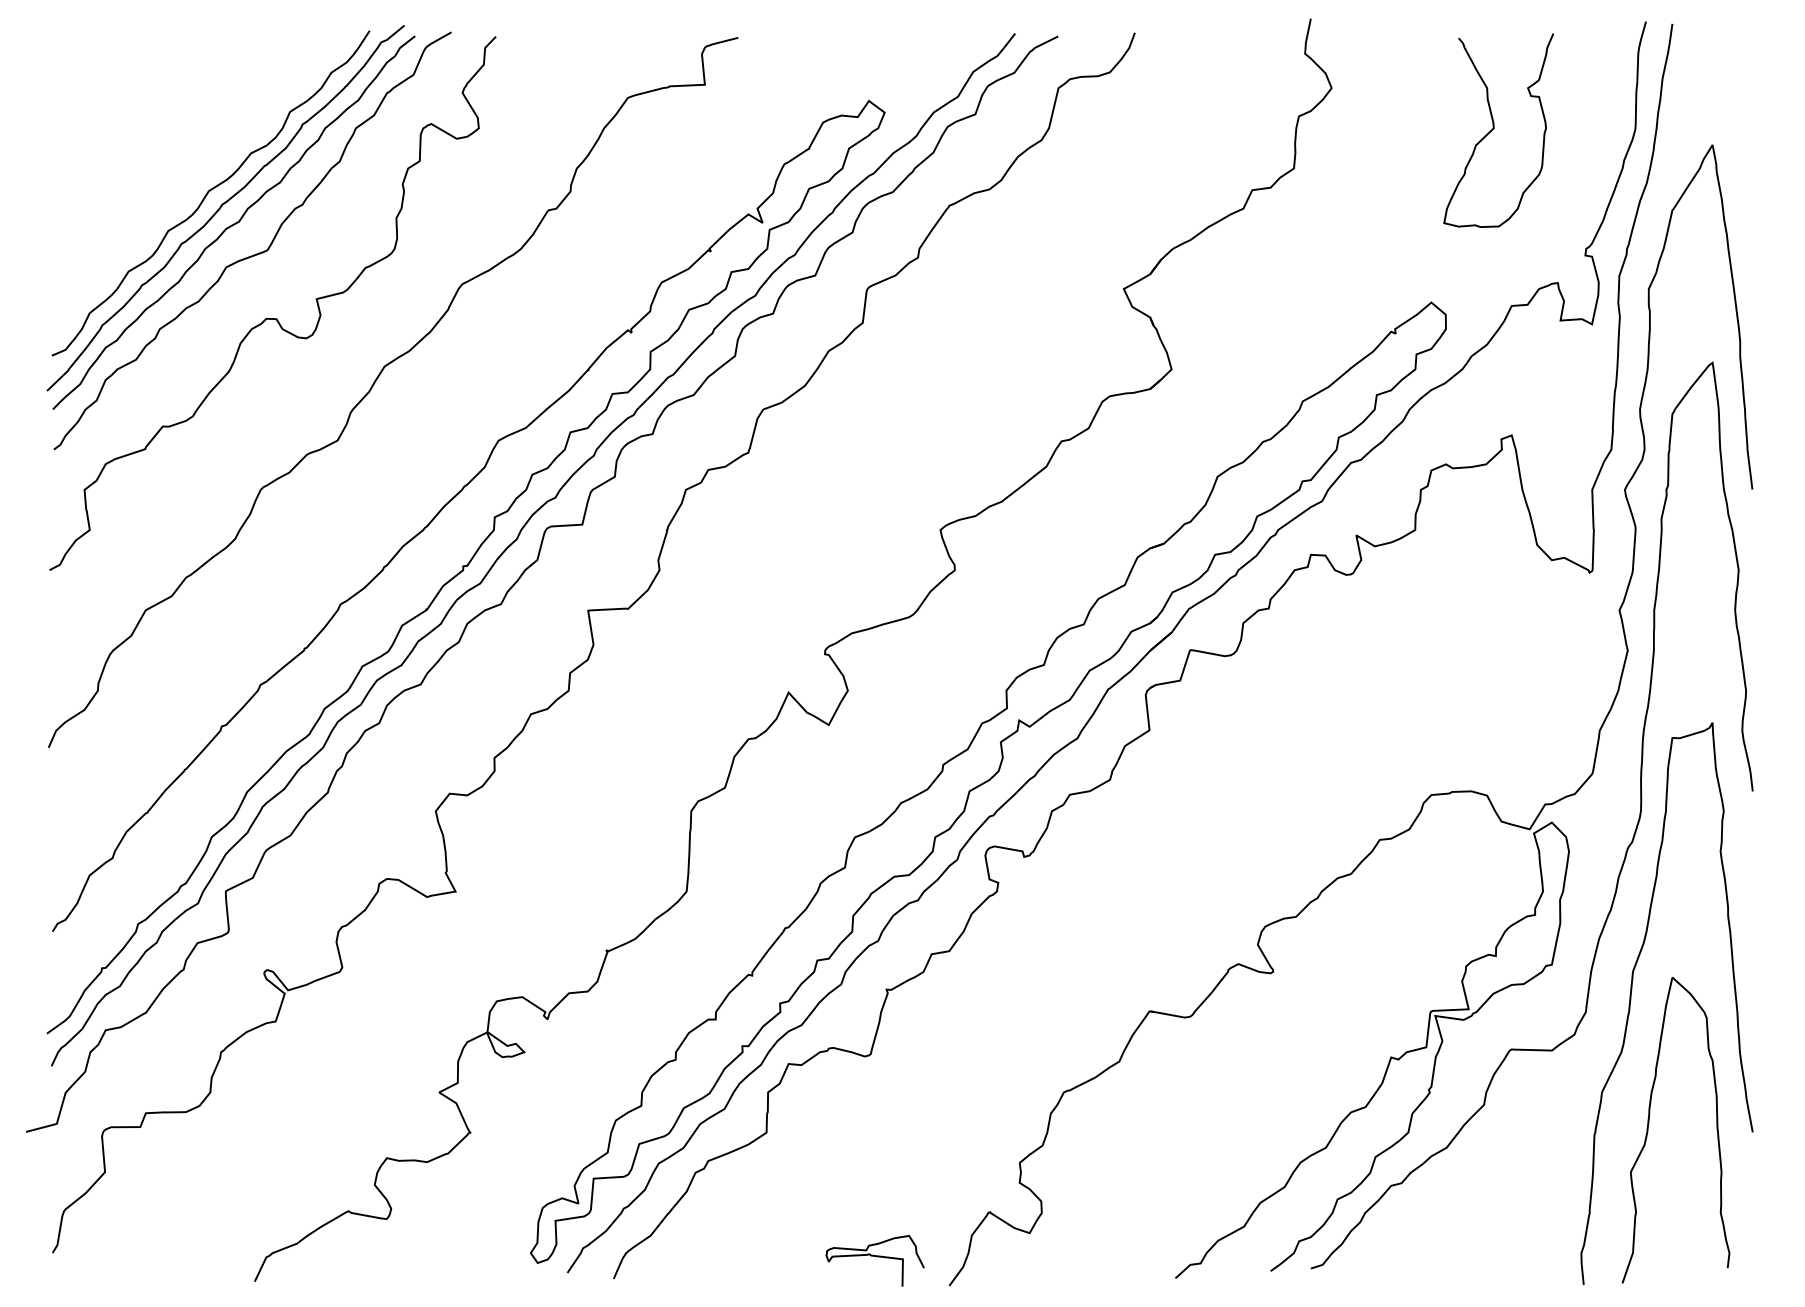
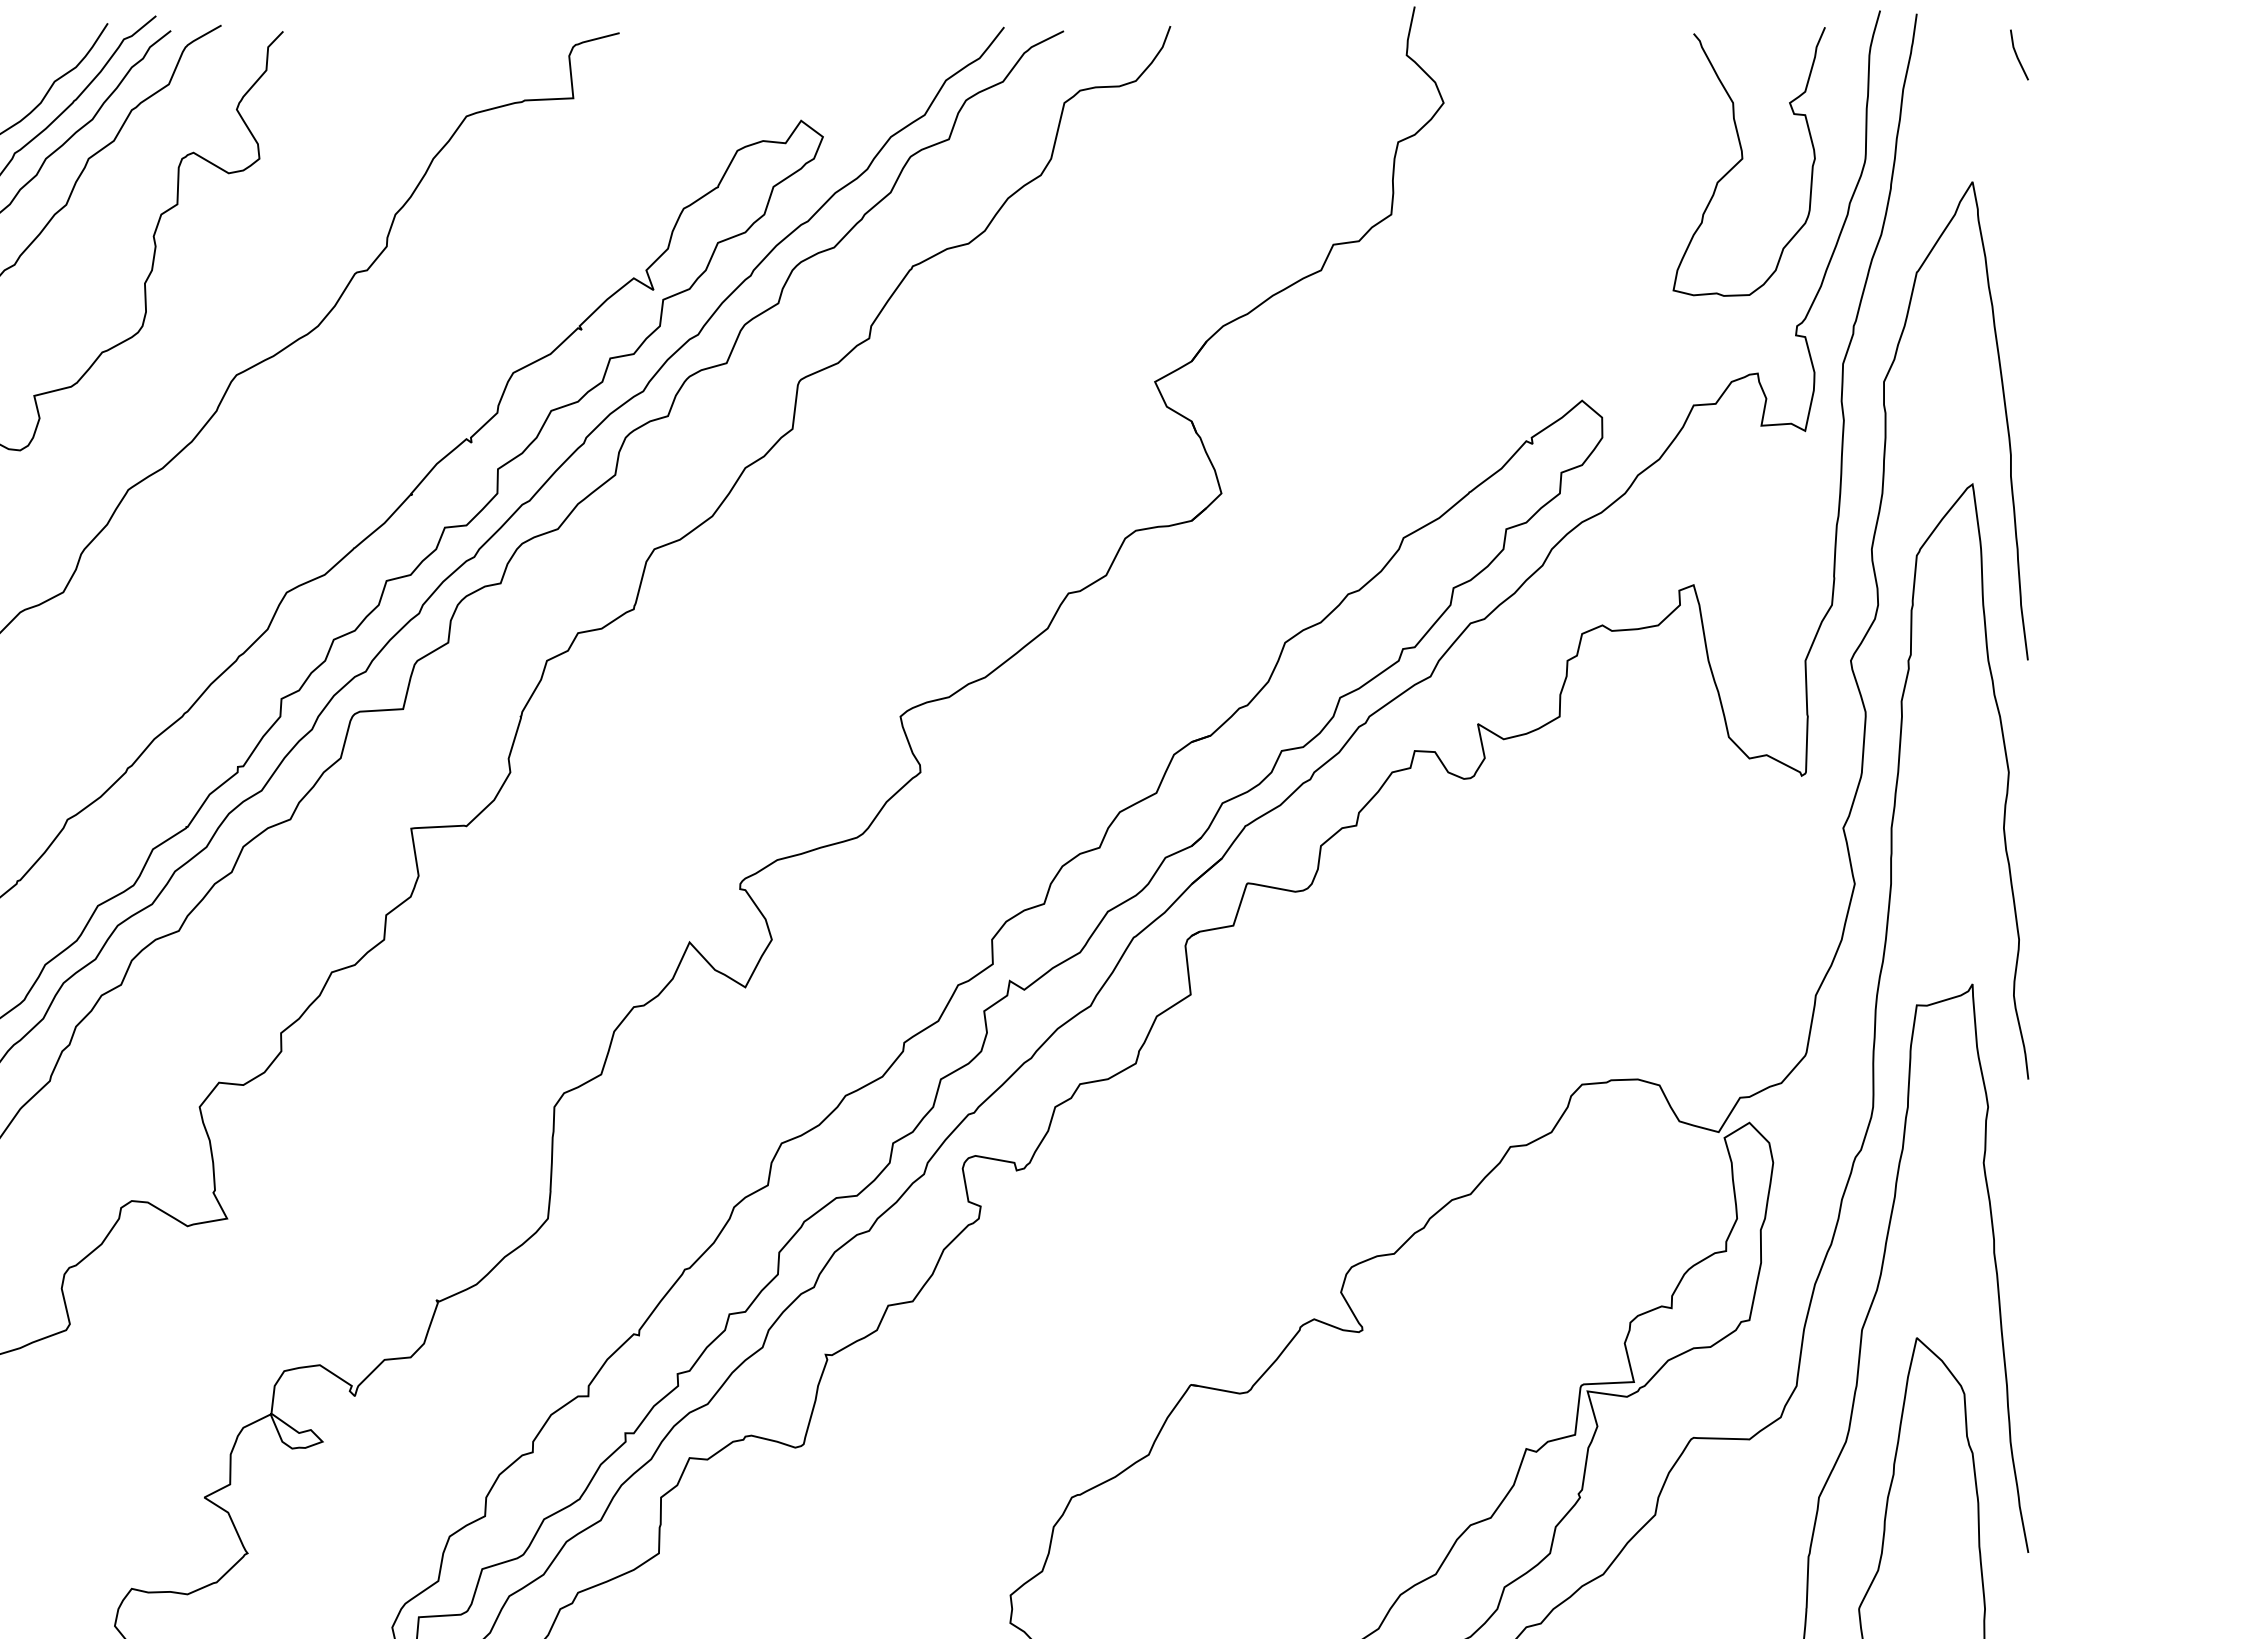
line: (1745, 53) -> (2018, 54), added
curve: (1494, 129) -> (1743, 160), moved

